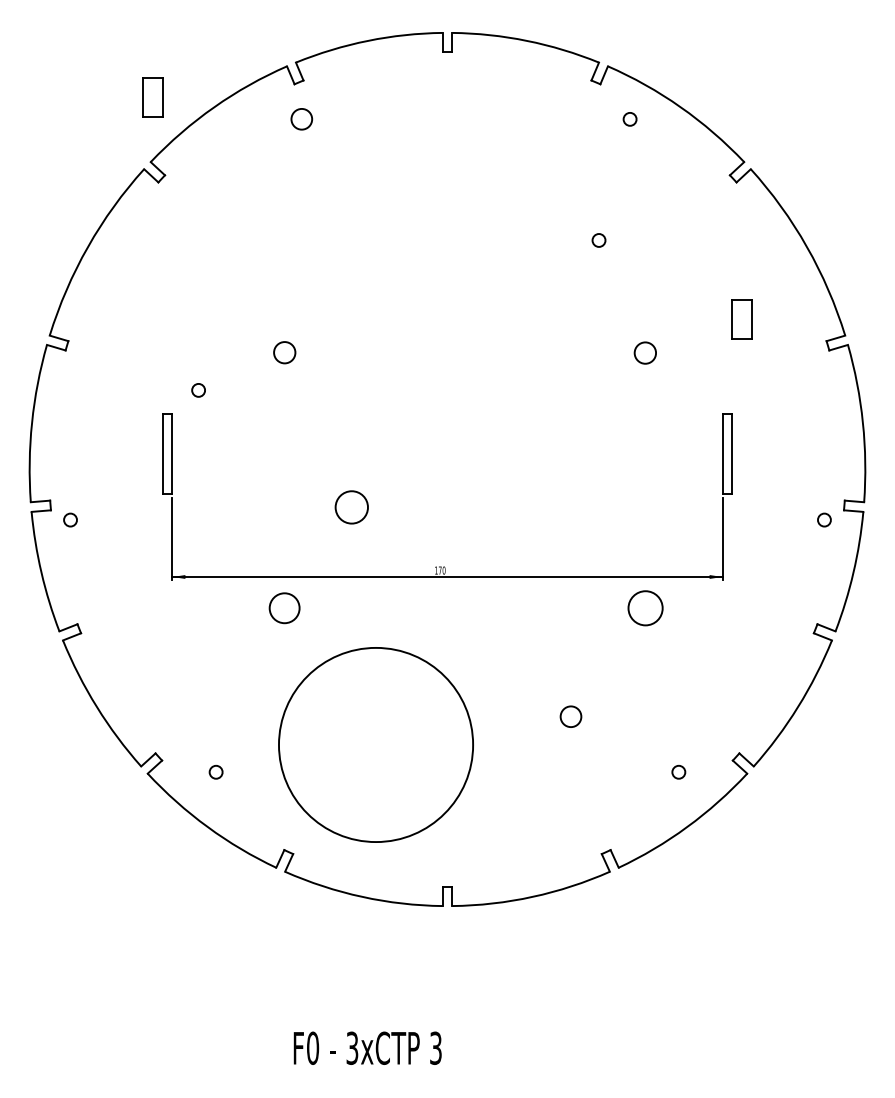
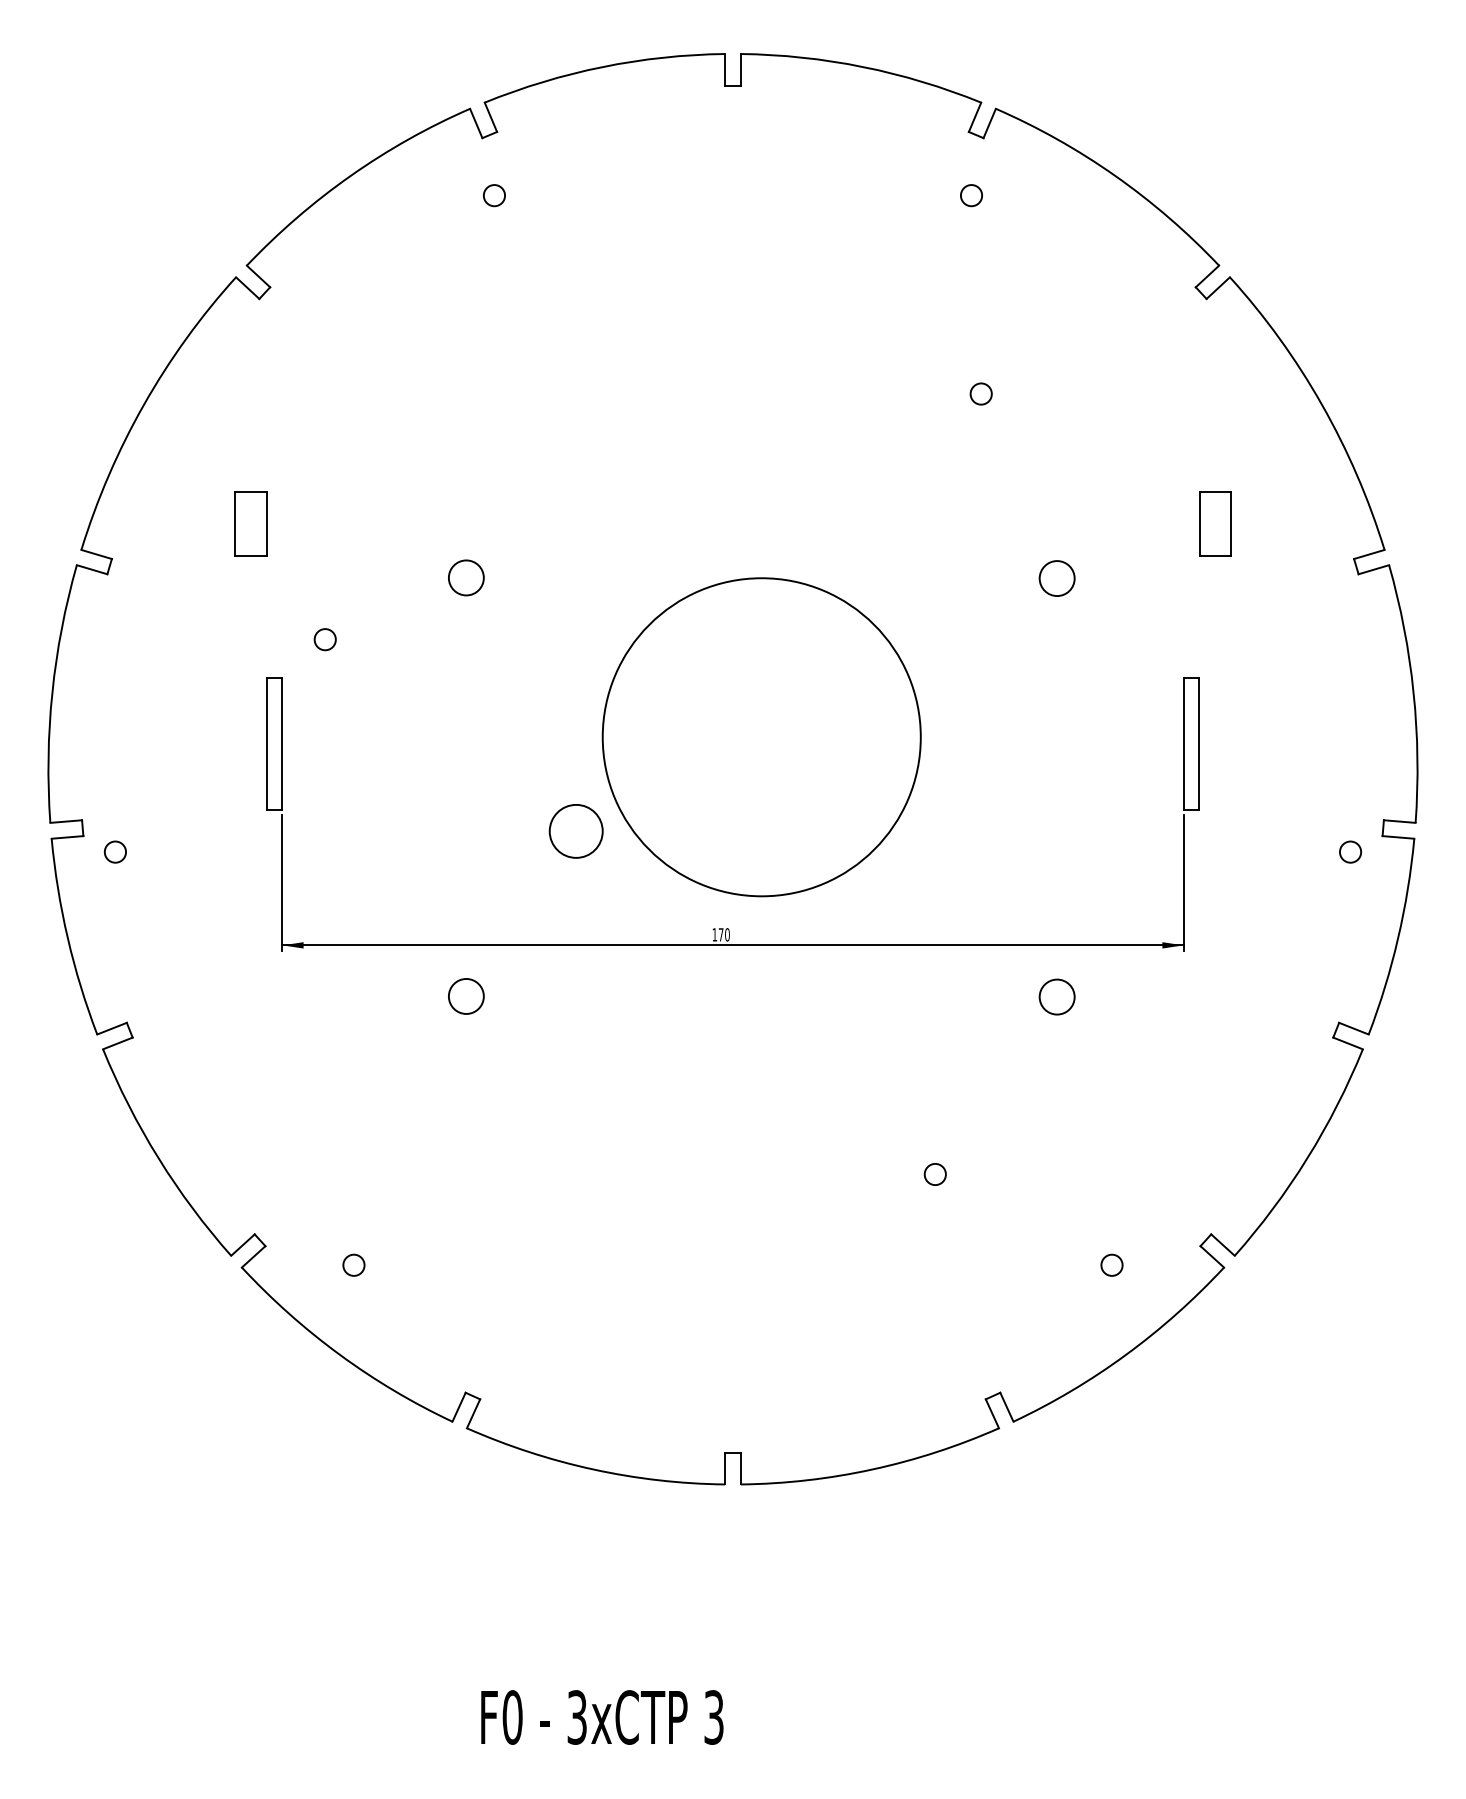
part: (152, 97) -> (249, 523), moved
circle: (301, 119) -> (493, 195), size x0.62
circle: (629, 119) -> (970, 195), moved
circle: (284, 607) -> (465, 995), size x0.71
circle: (644, 608) -> (1055, 996), size x0.62
circle: (570, 716) -> (934, 1173), size x0.62
circle: (375, 744) -> (760, 736), moved

